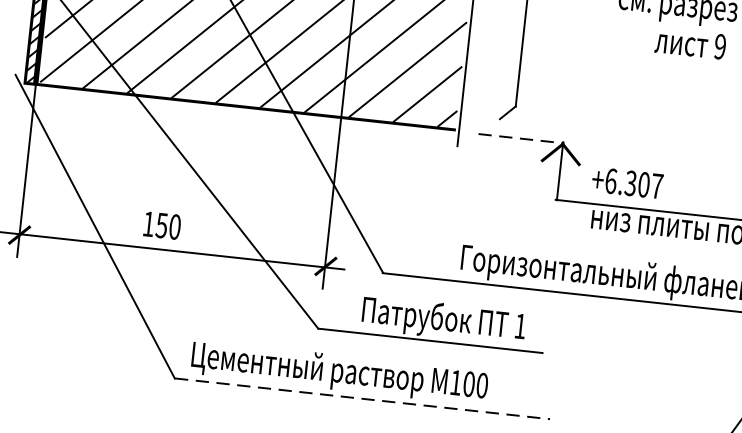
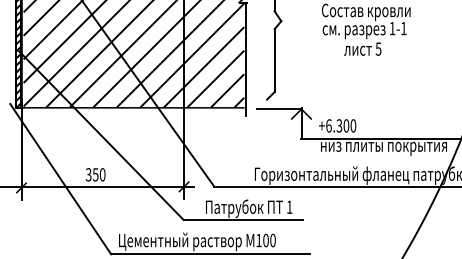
text: (720, 45) -> (378, 48), 9 -> 5
line: (521, 138) -> (279, 108), dashed -> solid
text: (657, 185) -> (353, 125), +6.307 -> +6.300
text: (148, 223) -> (88, 174), 150 -> 350
line: (361, 399) -> (210, 254), dashed -> solid

